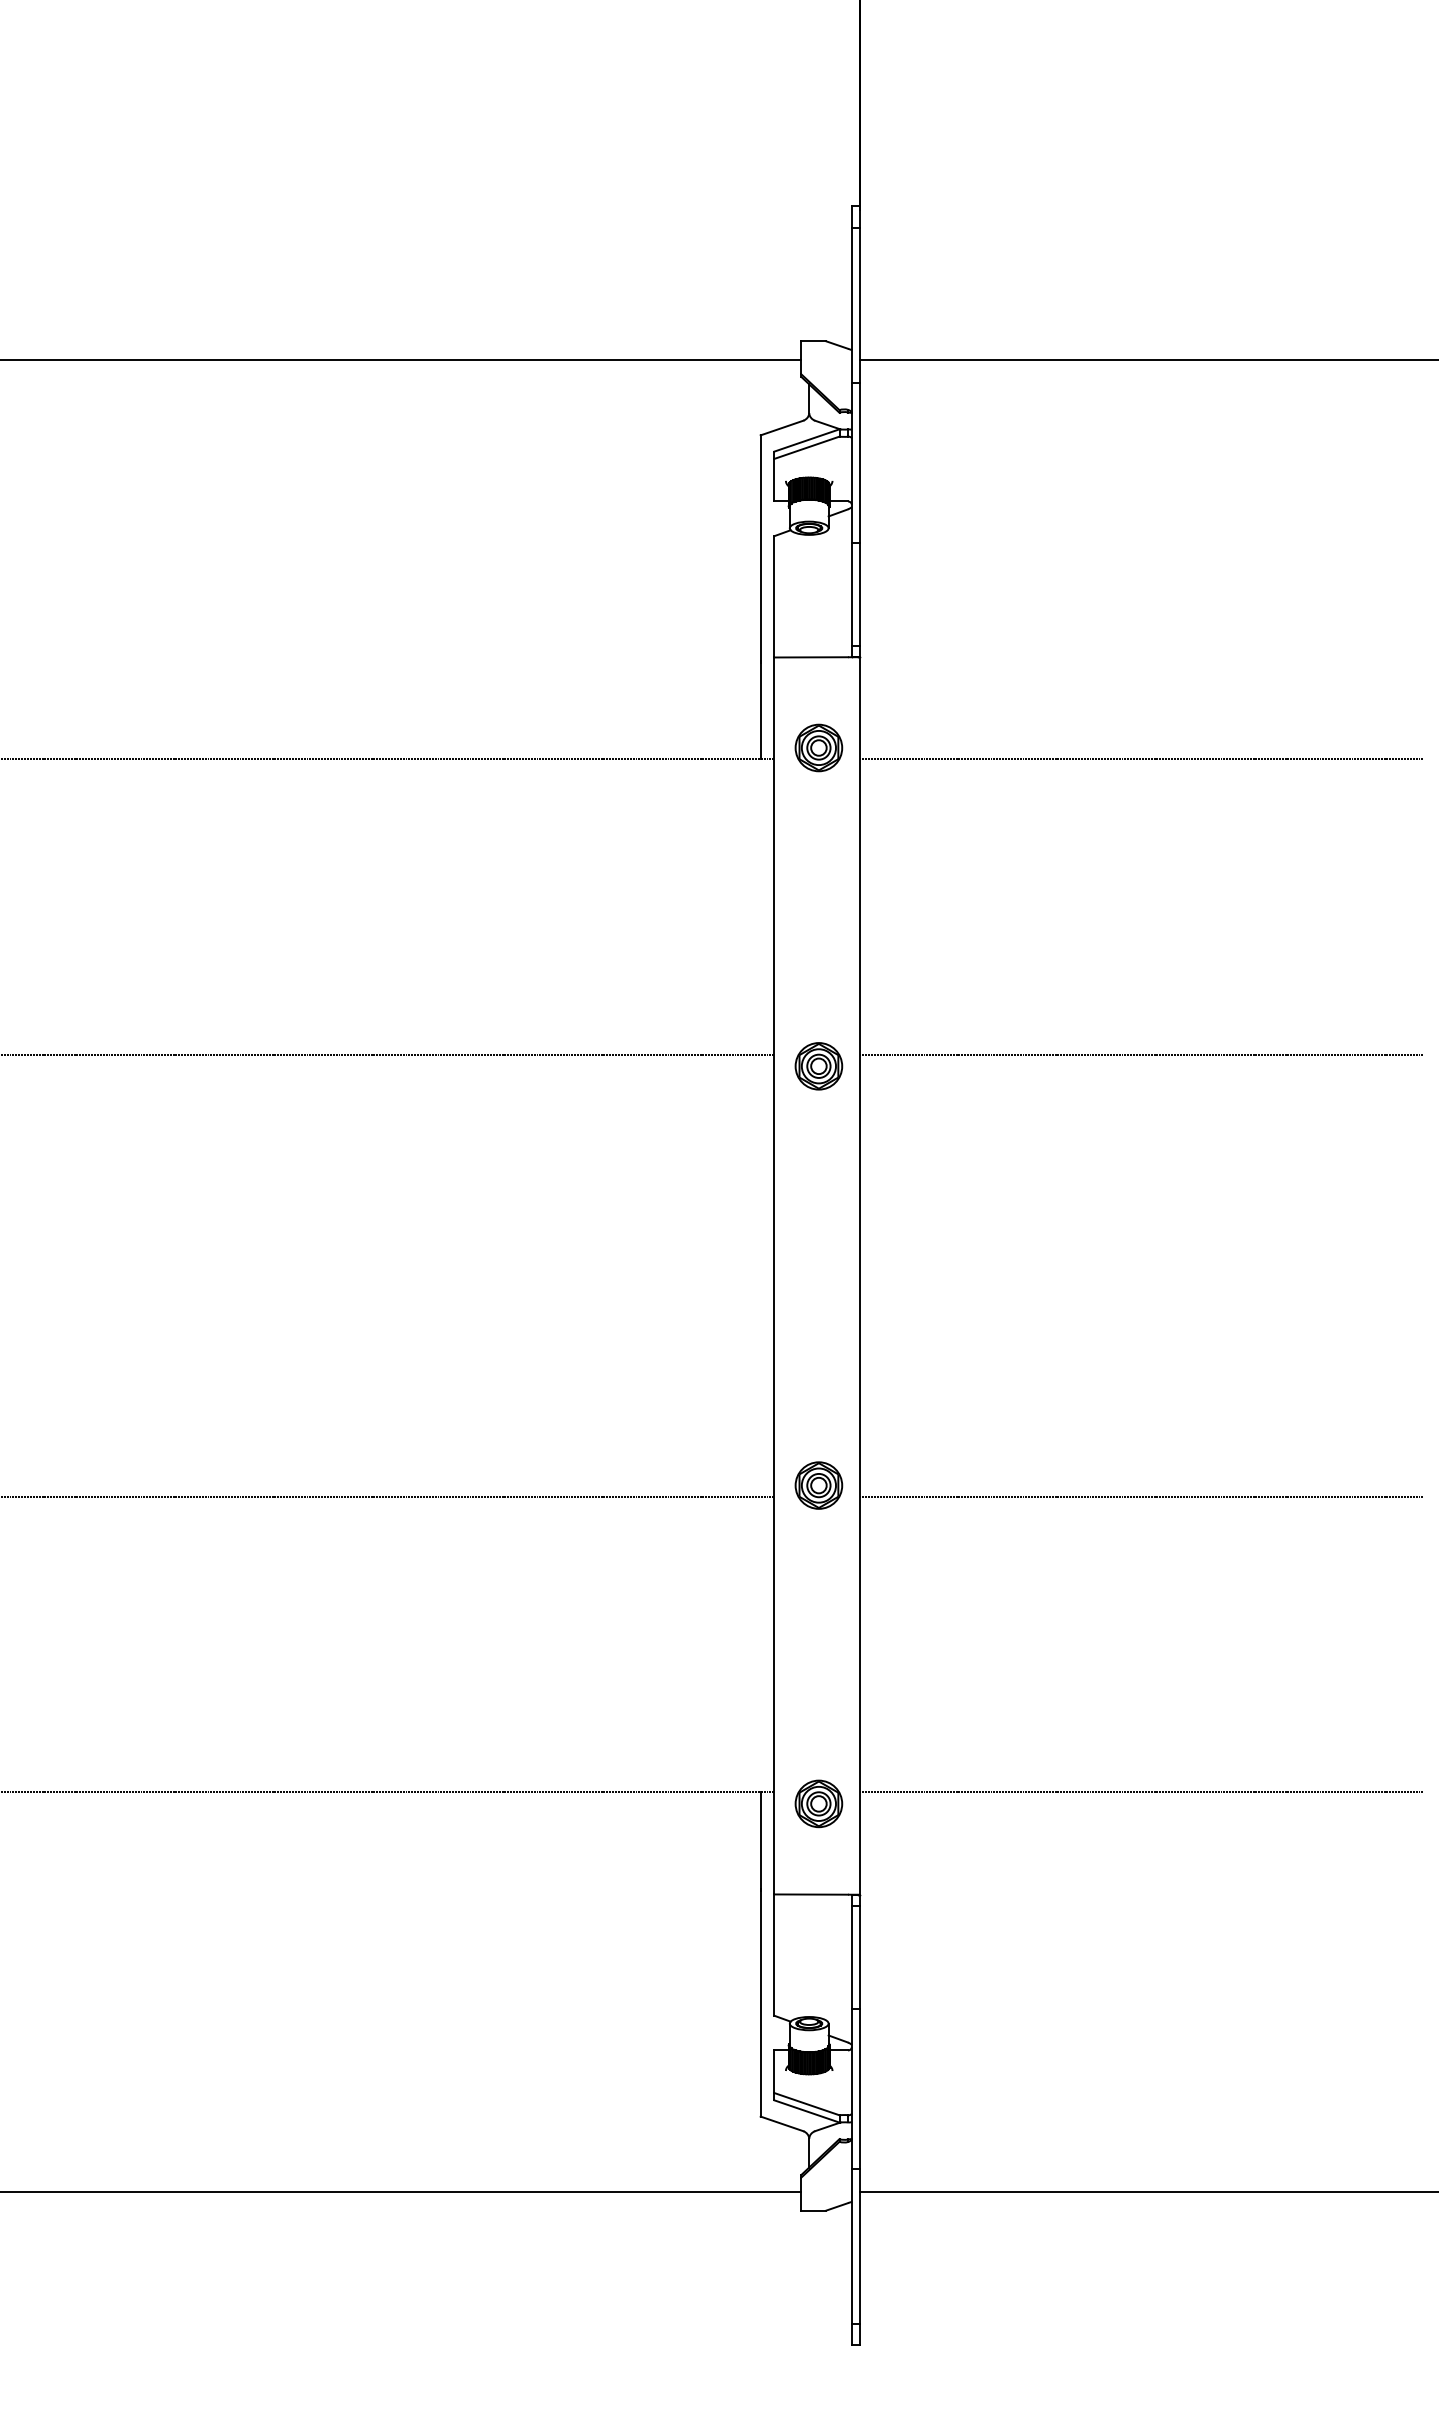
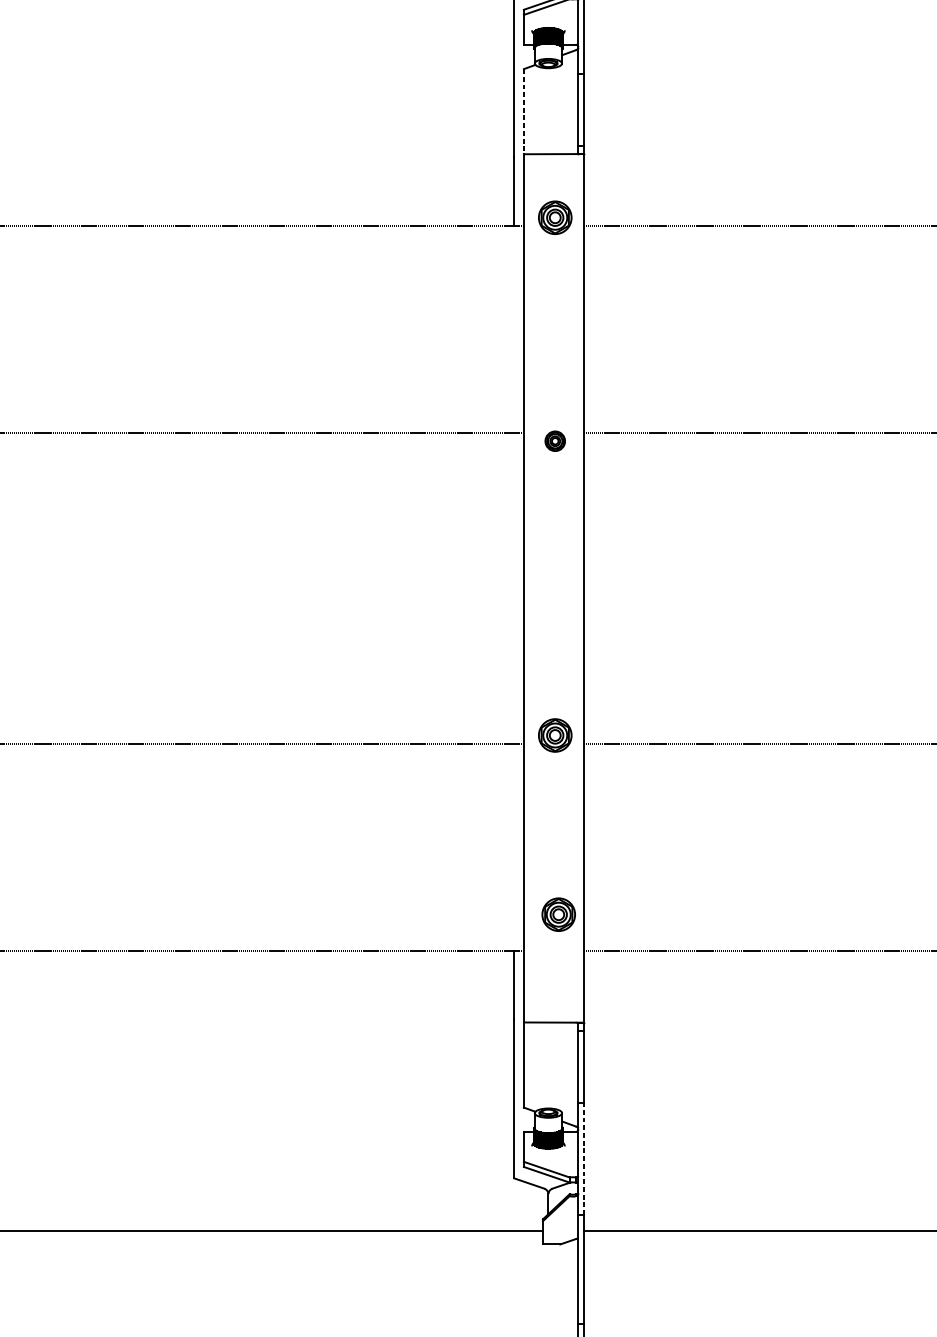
line: (774, 596) -> (524, 111), solid -> dashed
part: (818, 1066) -> (554, 441), size x0.6
part: (818, 1803) -> (558, 914), moved
line: (859, 2088) -> (583, 1158), solid -> dashed

